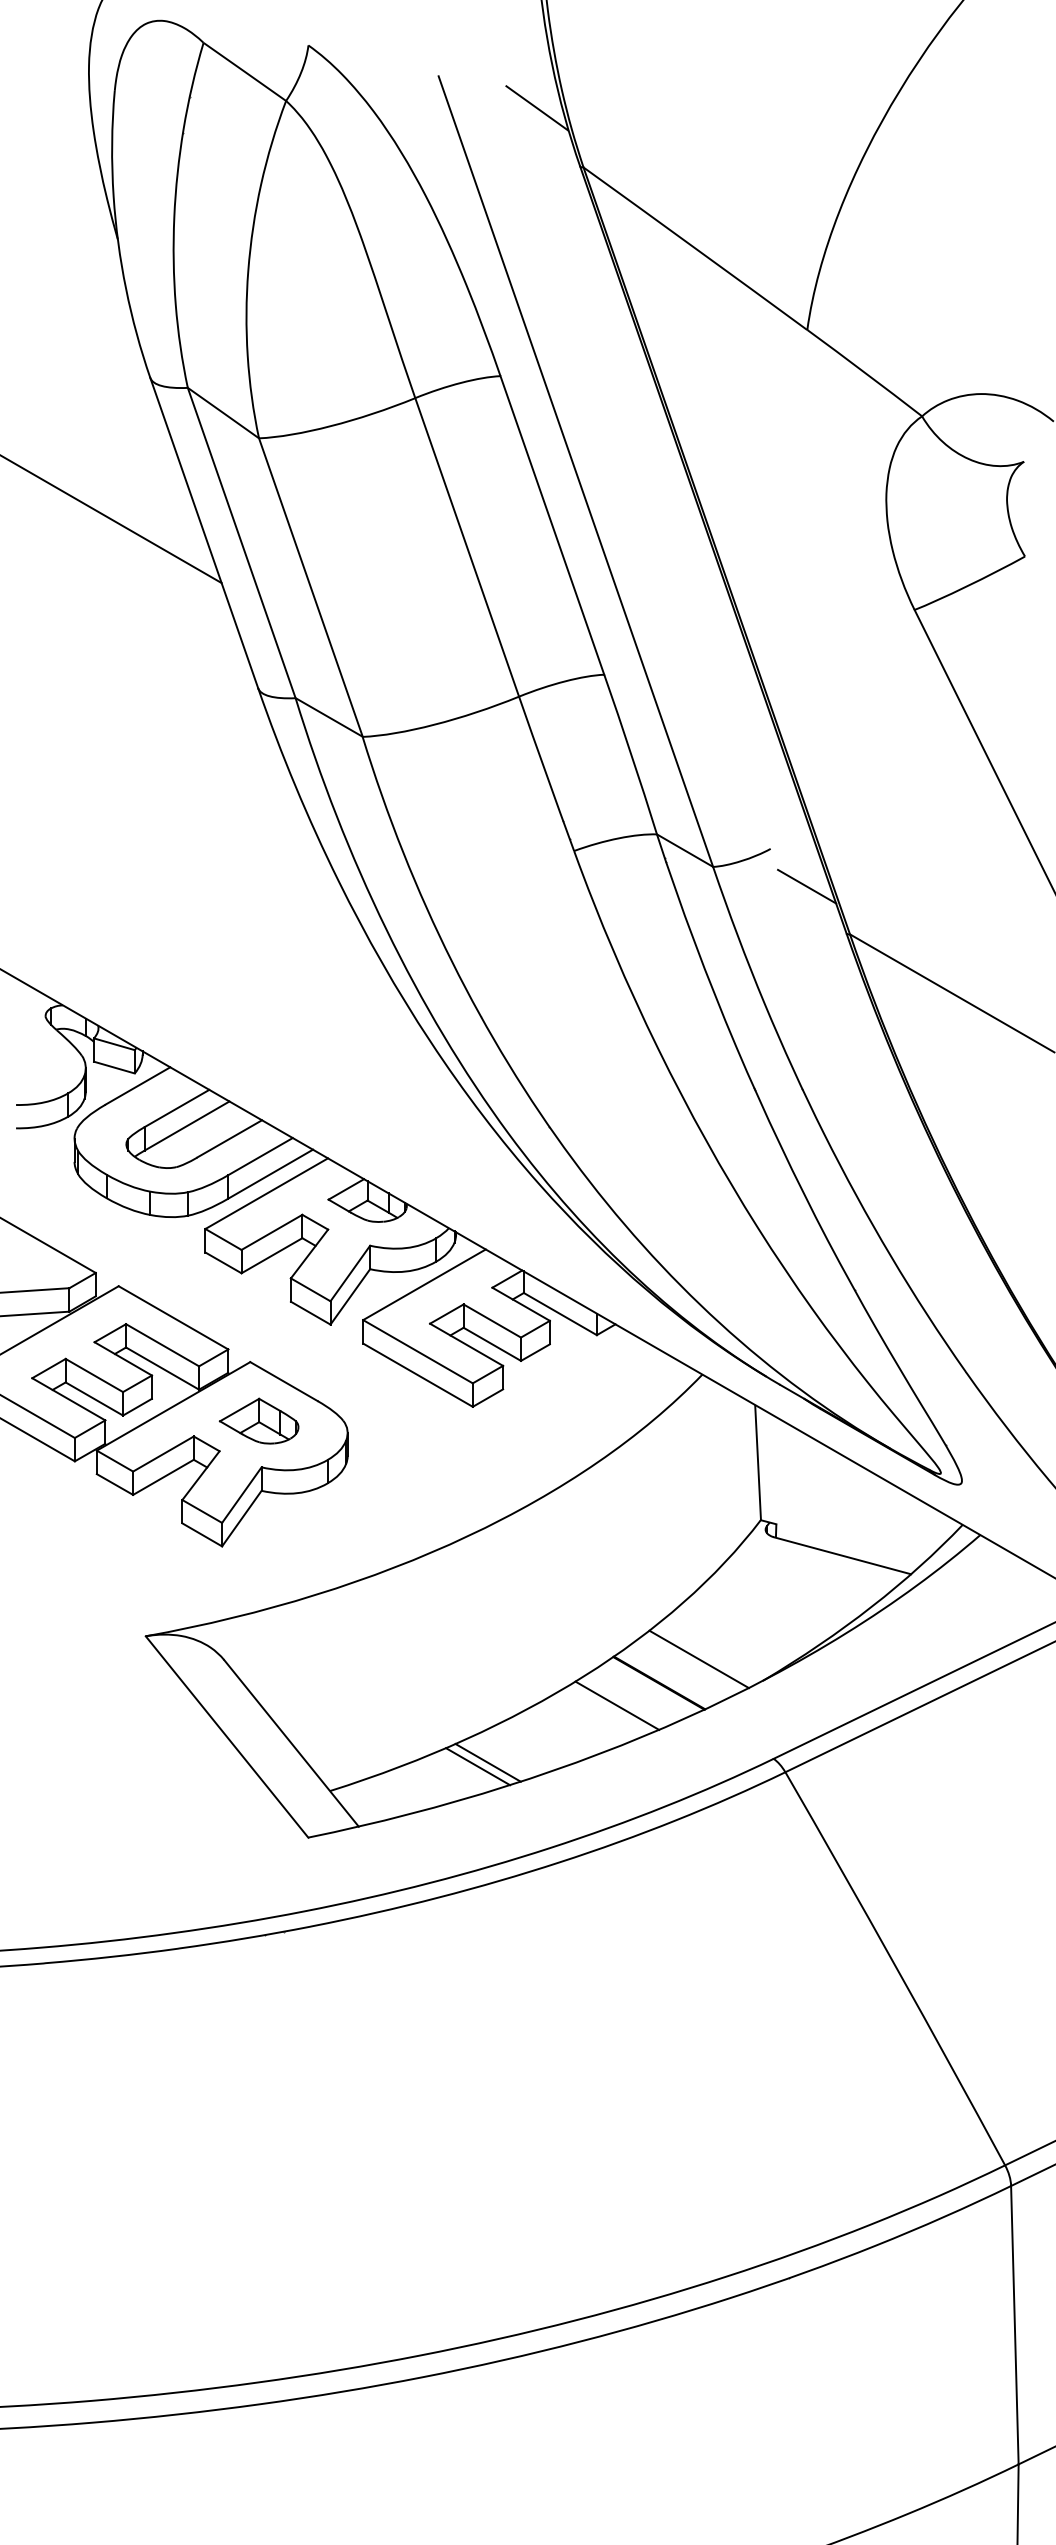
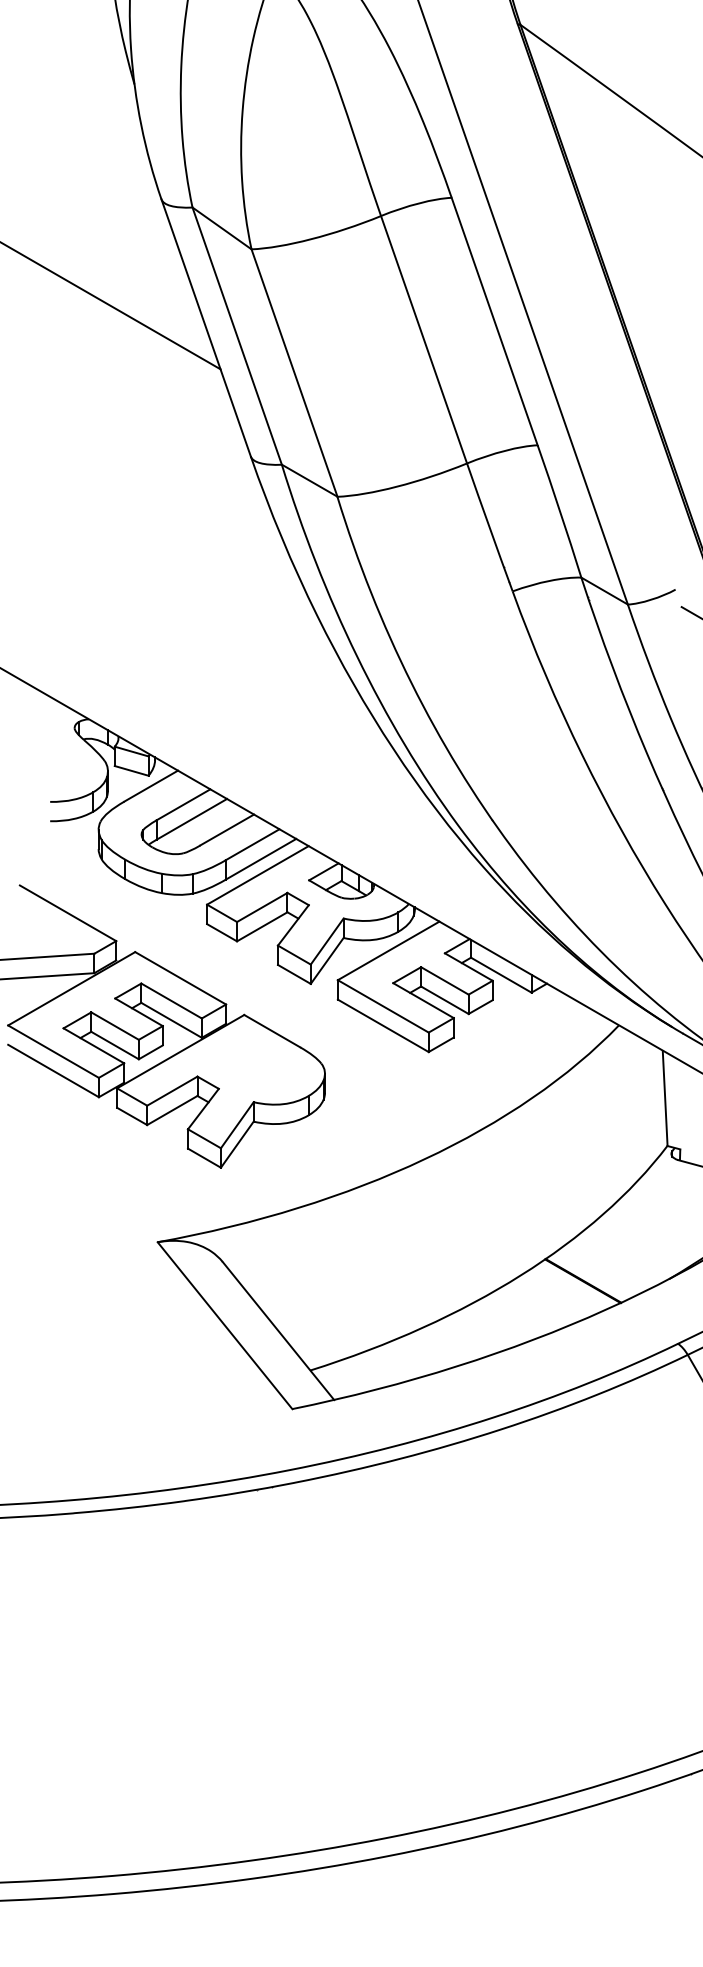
part: (258, 1420) -> (251, 1063), removed
line: (698, 1659) -> (615, 1261), removed
line: (617, 1705) -> (548, 1299), removed
line: (487, 1762) -> (440, 1346), removed
line: (478, 1766) -> (433, 1350), removed

